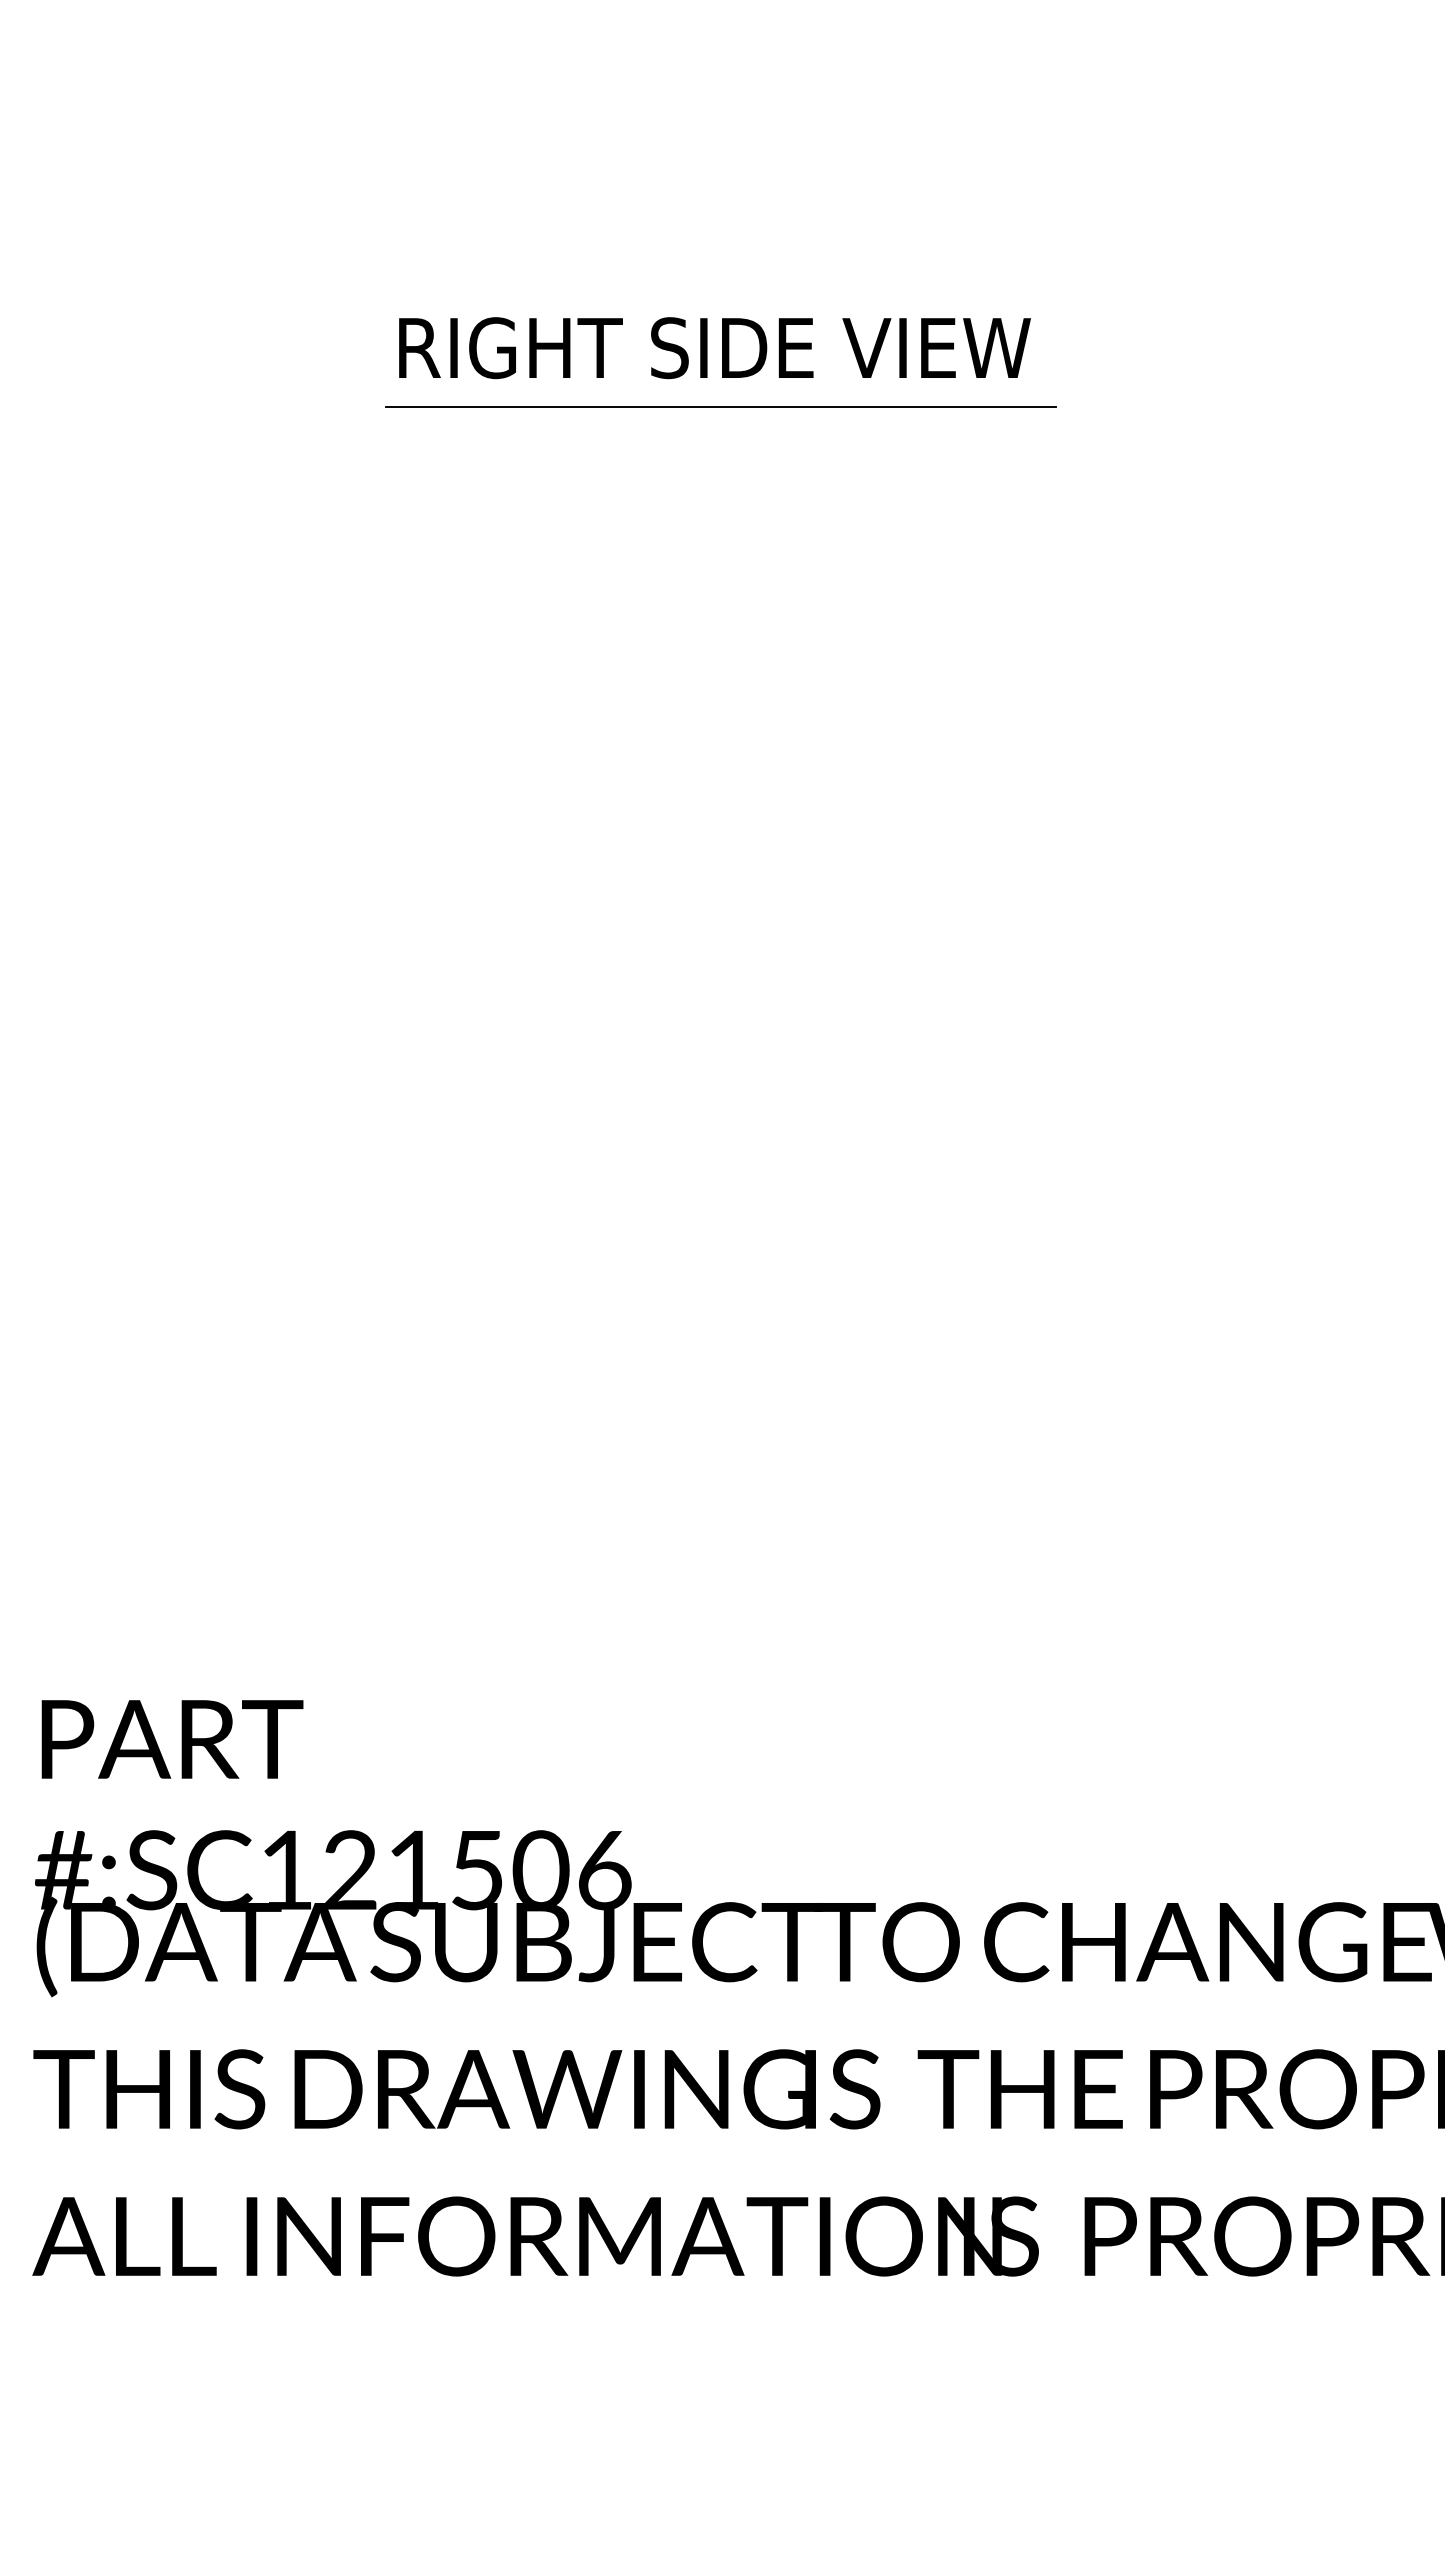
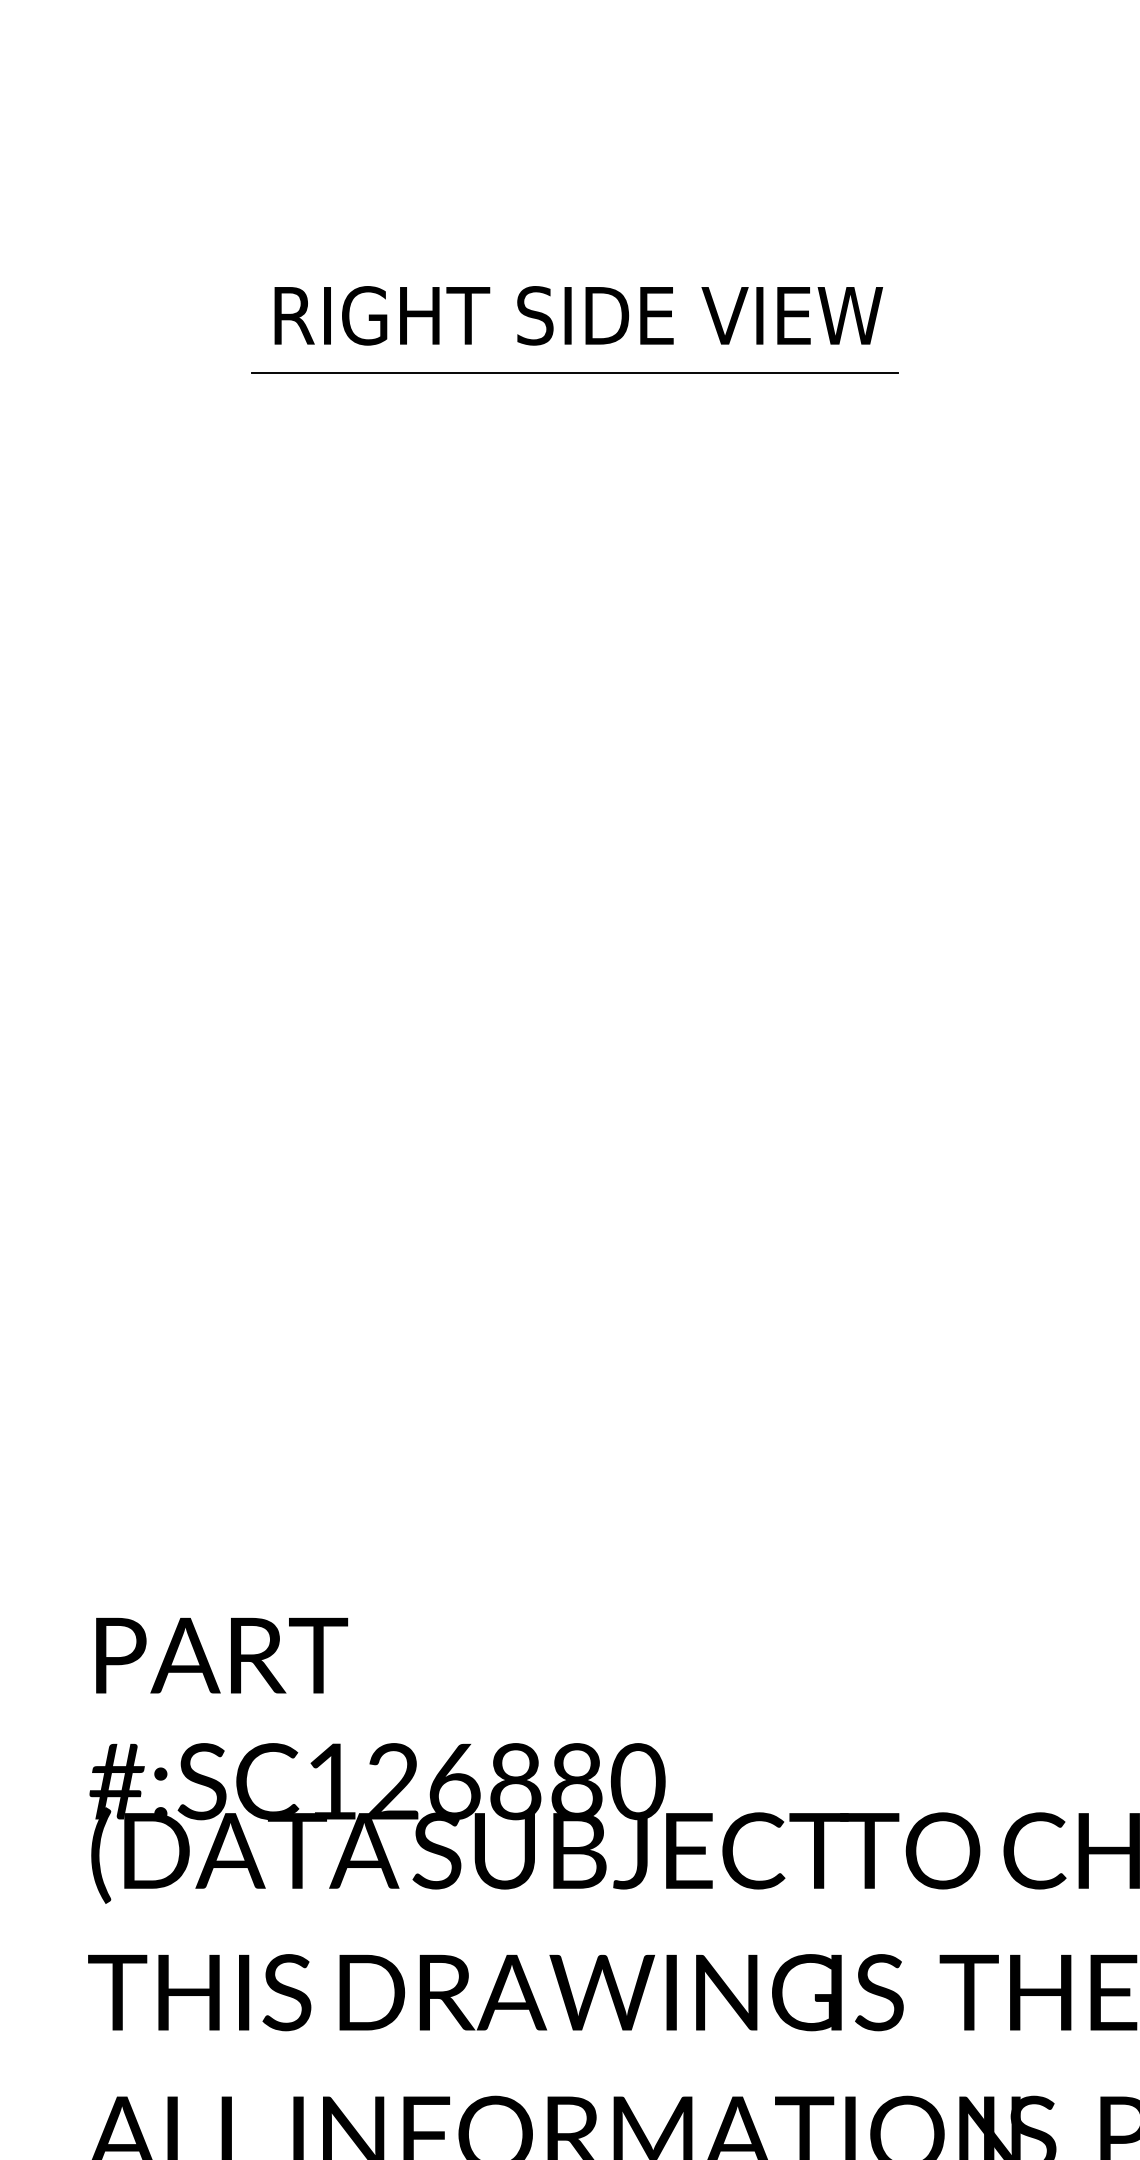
text: (714, 348) -> (578, 316), moved
line: (720, 406) -> (574, 372), moved
text: (510, 1870) -> (547, 1781), #:SC121506 -> #:SC126880

